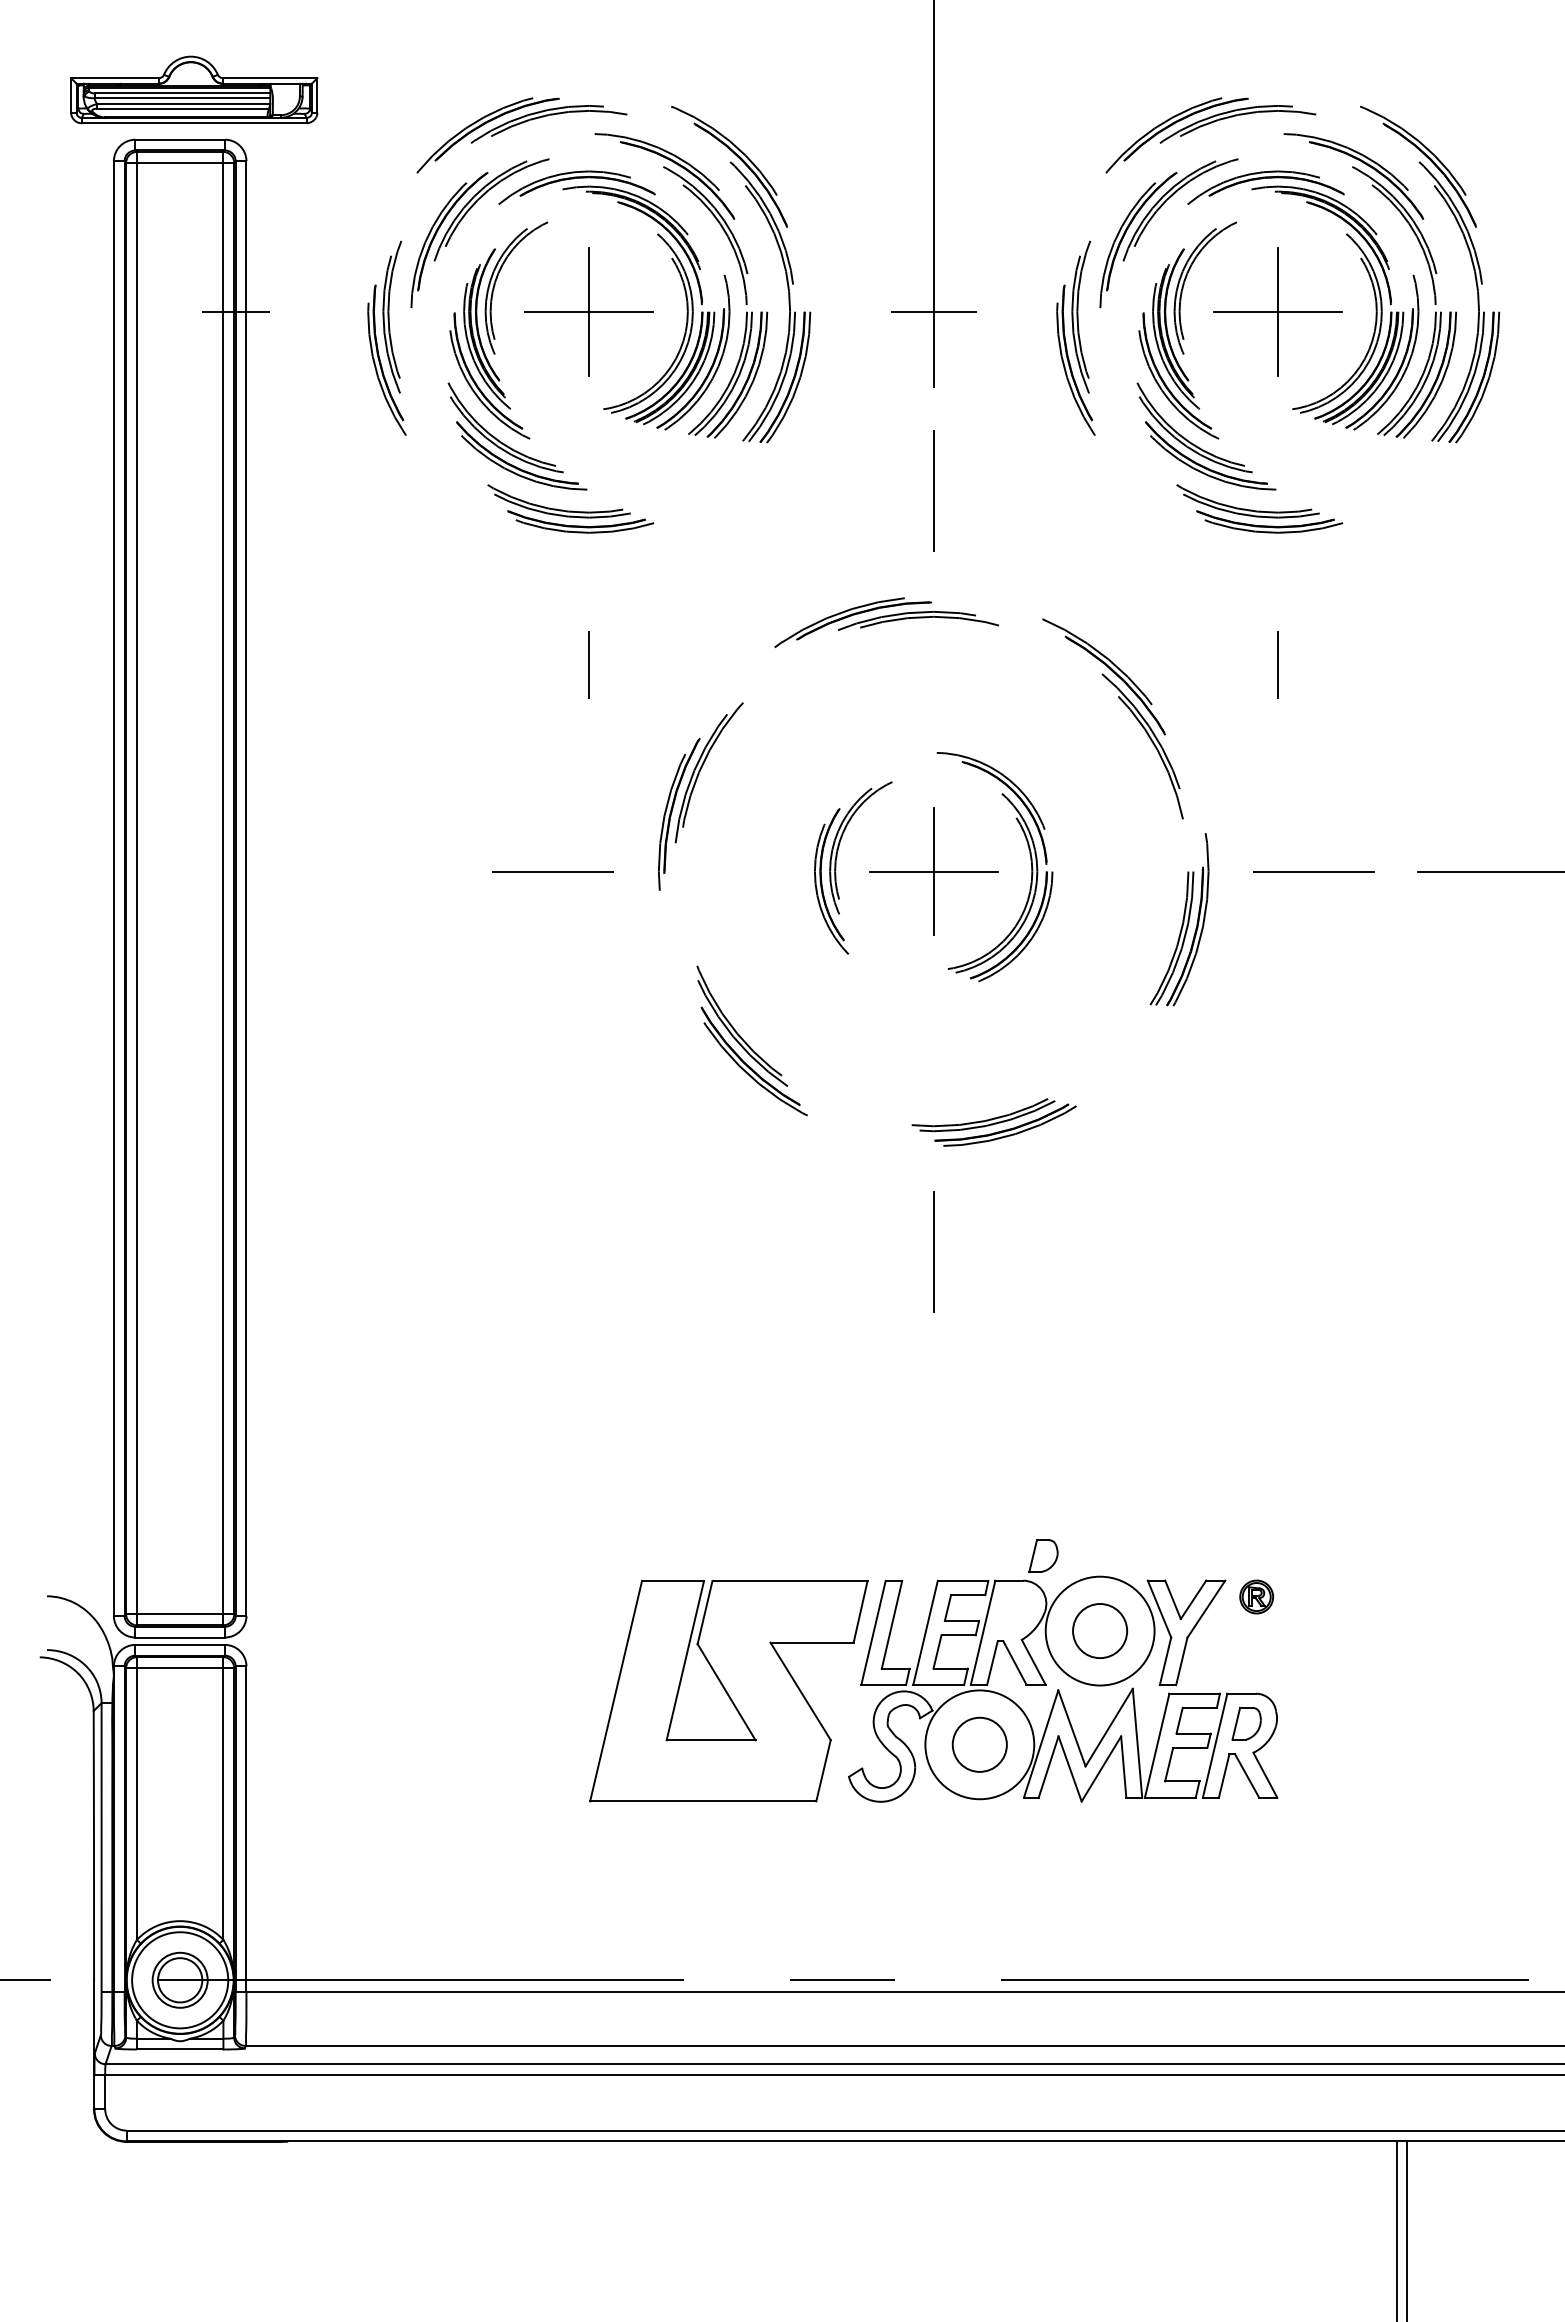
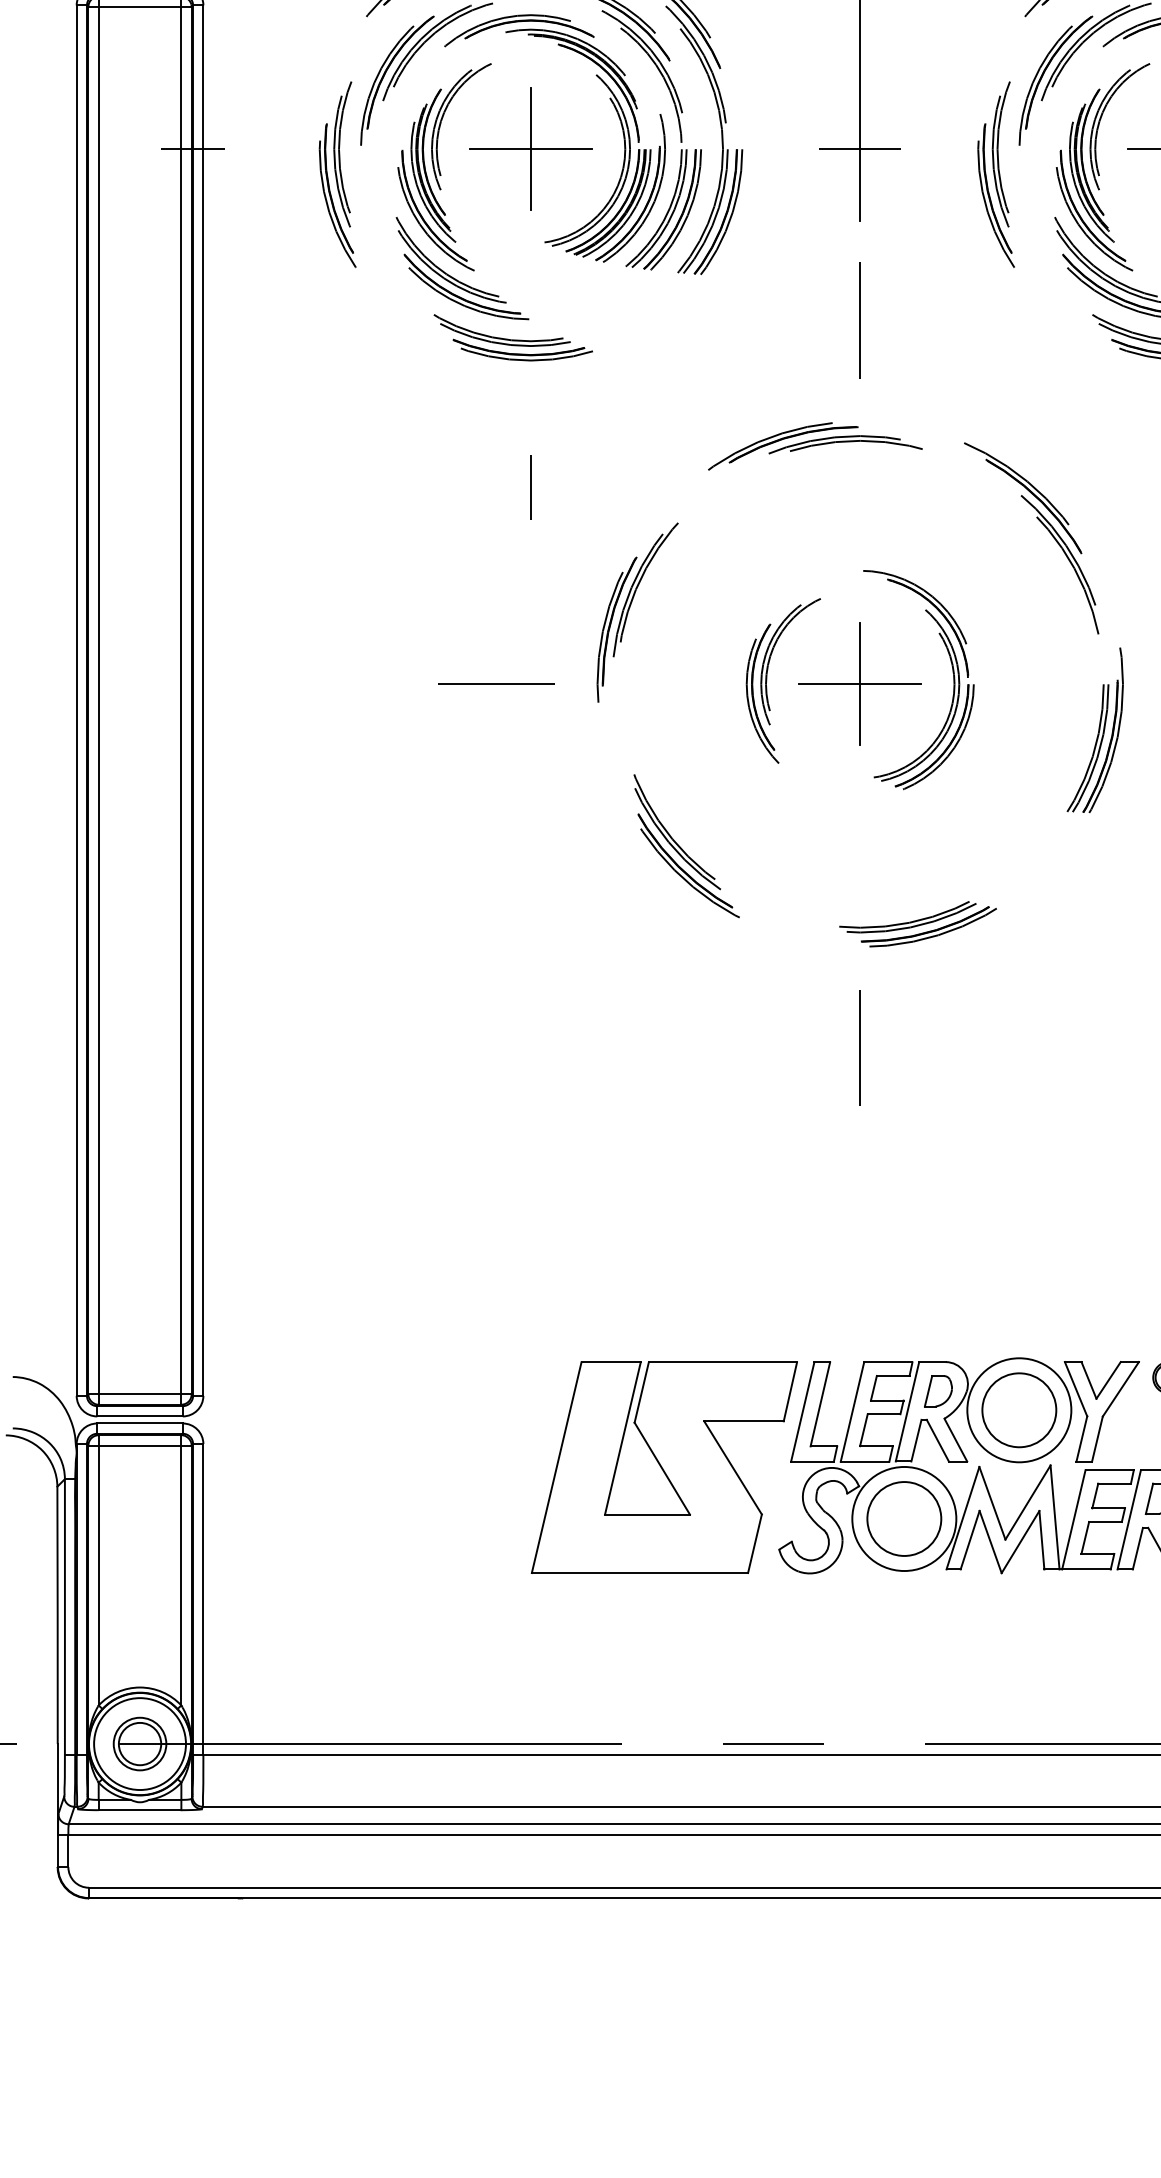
part: (1043, 1556) -> (938, 1391), moved
circle: (1099, 1630) -> (1018, 1409), size x1.43
circle: (979, 1744) -> (904, 1518), size x1.43

